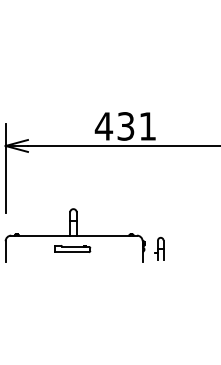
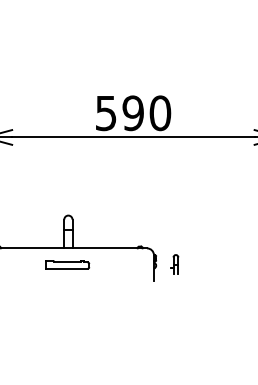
text: (125, 126) -> (132, 113), 431 -> 590
part: (159, 248) -> (174, 264), size x0.7

